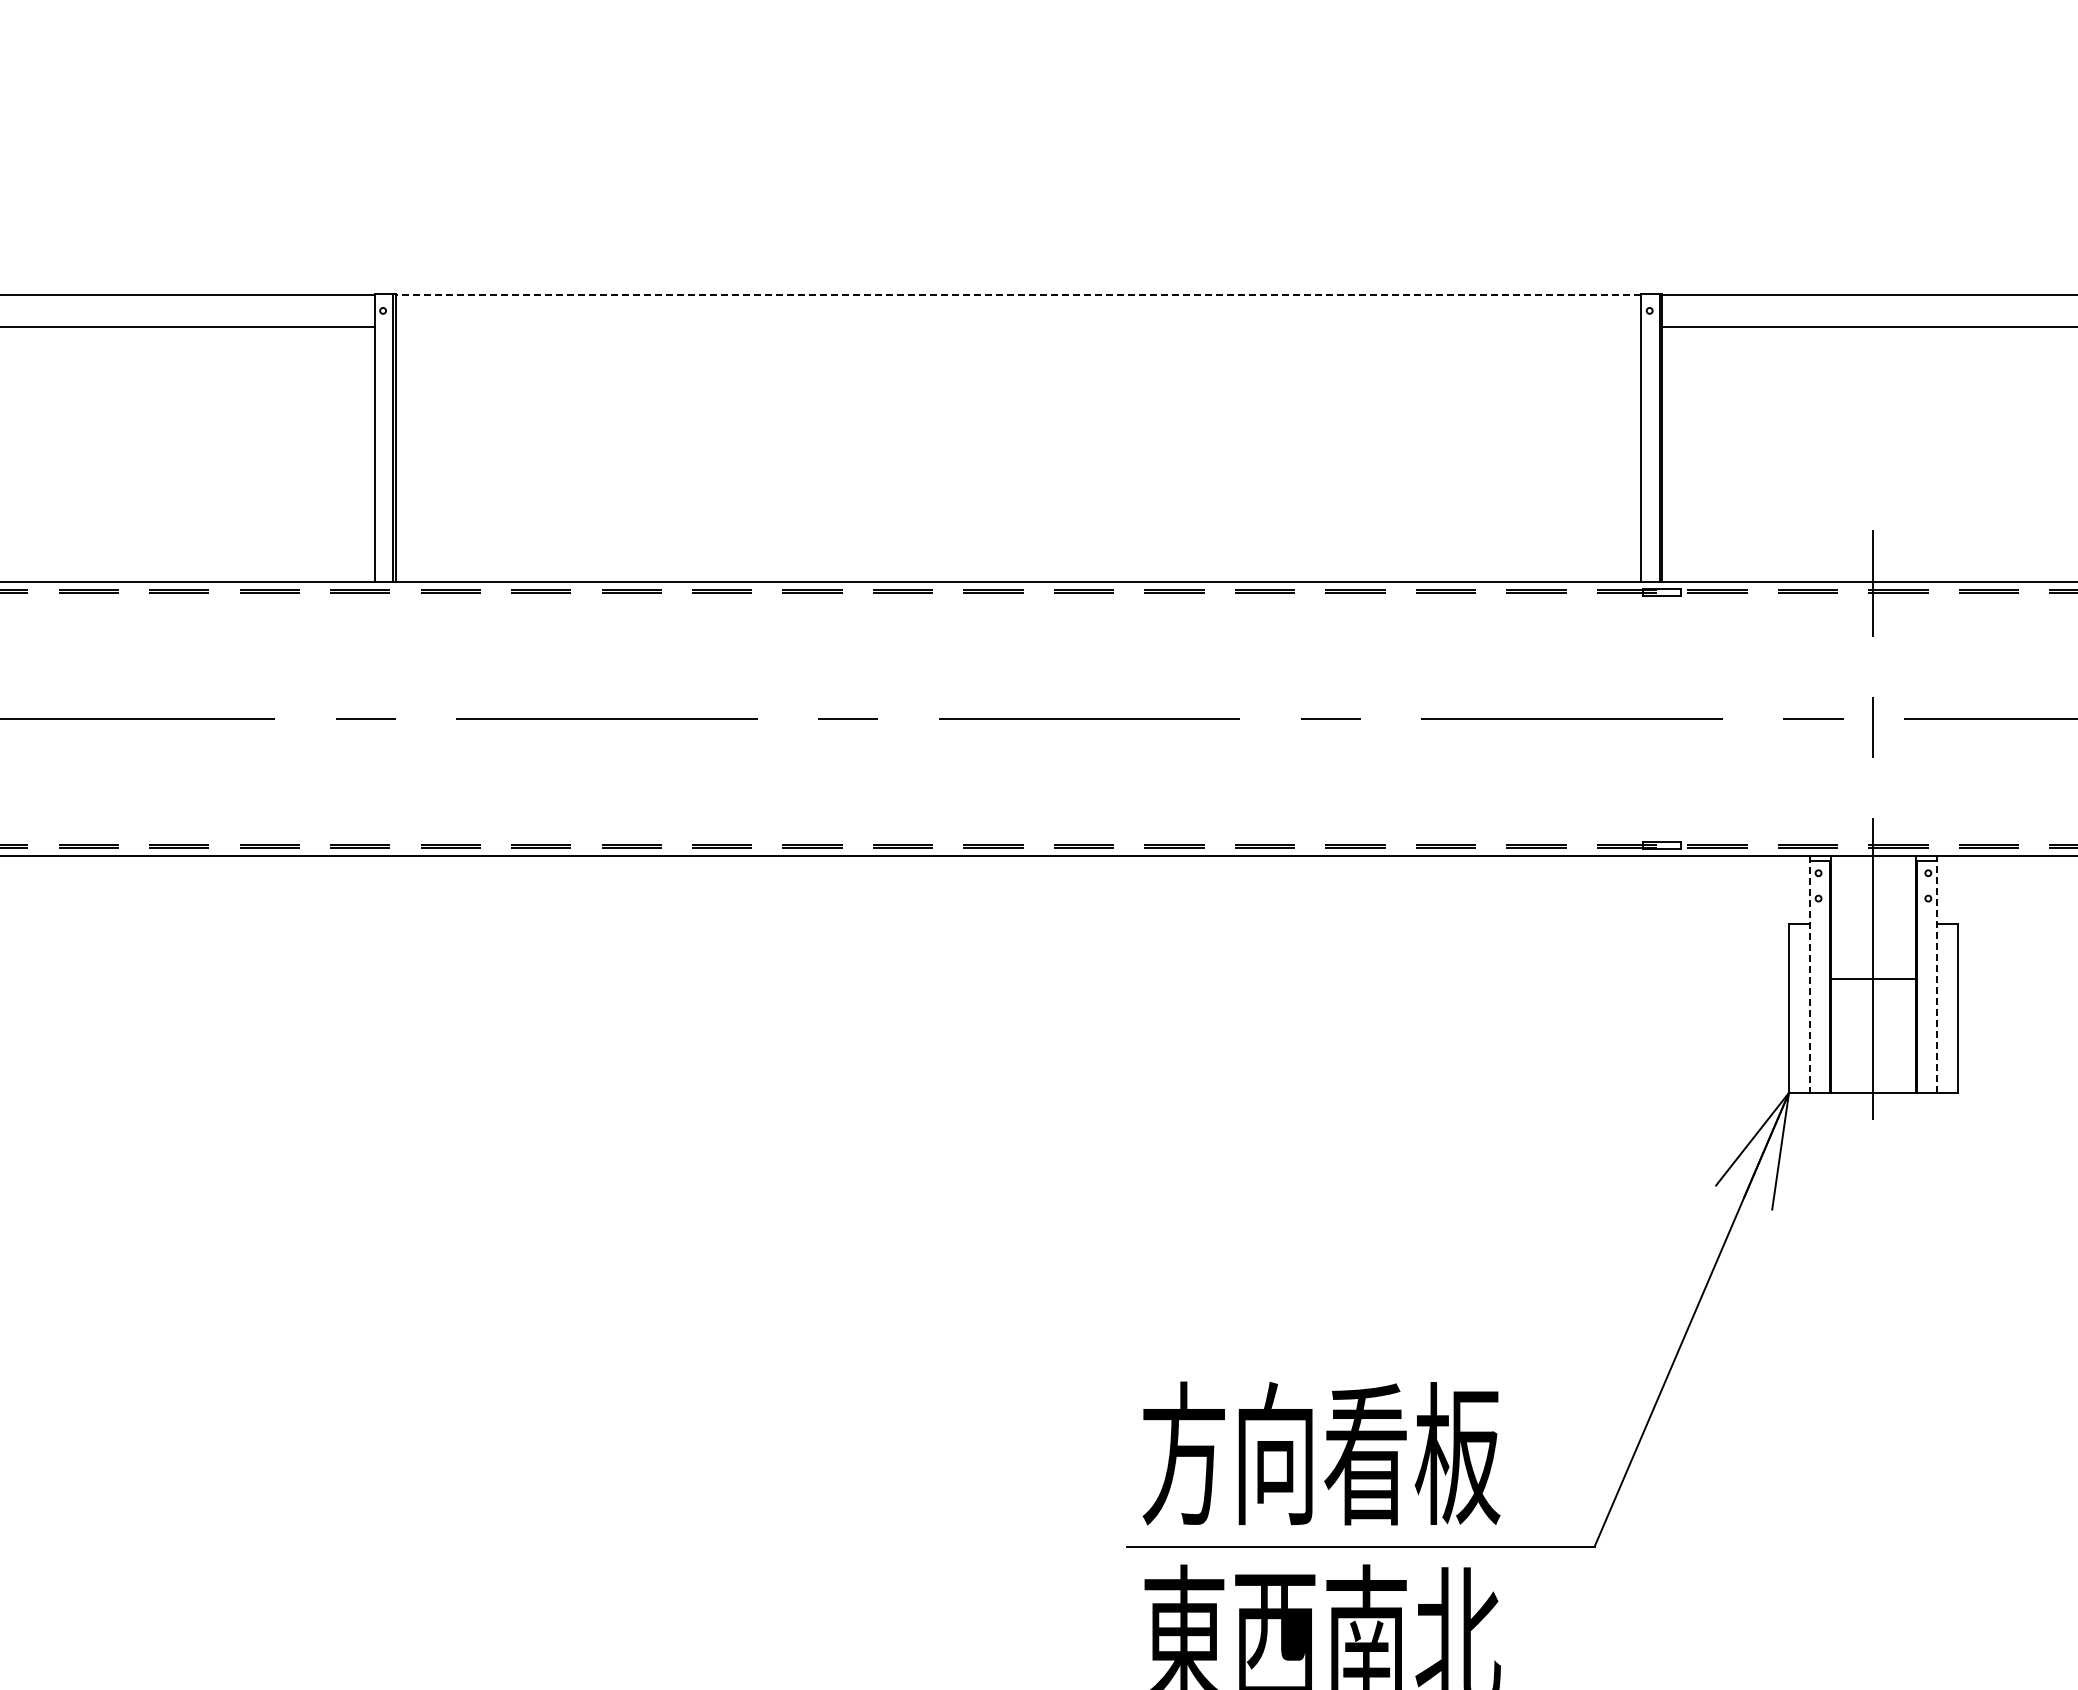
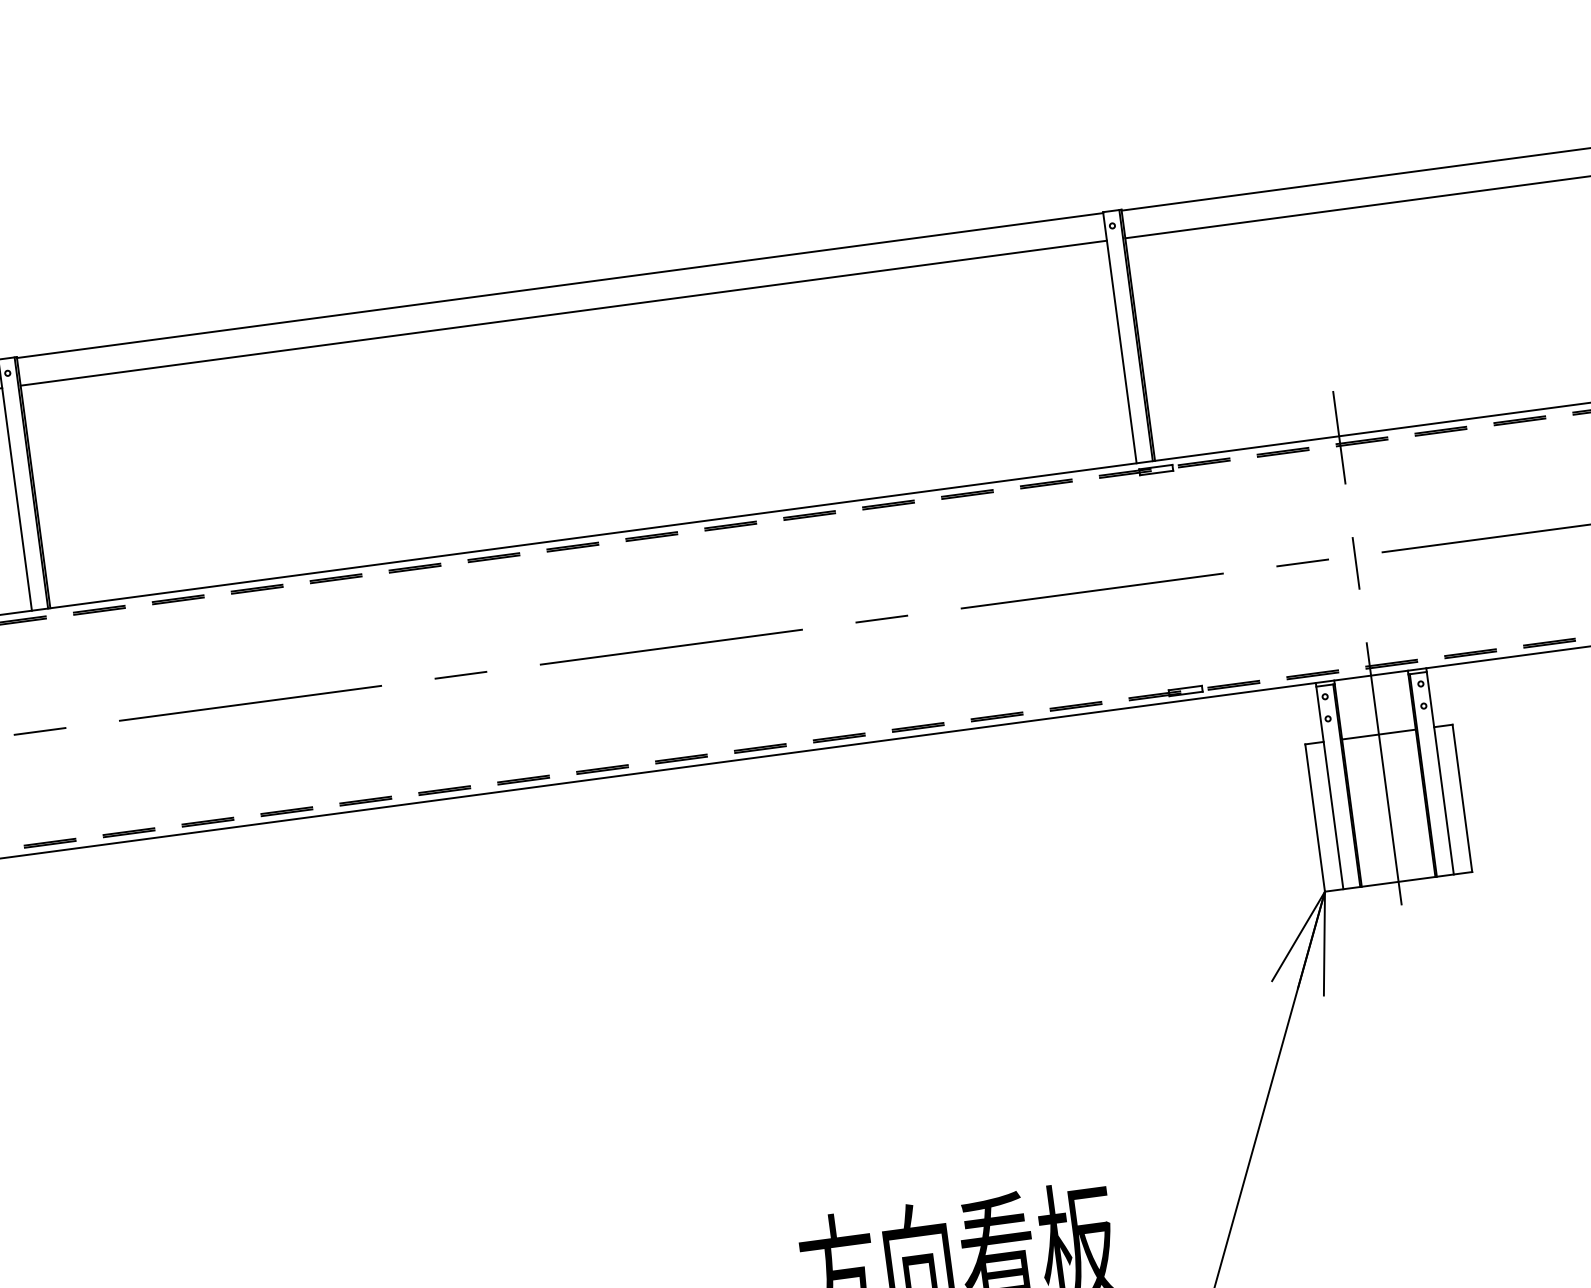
line: (1018, 295) -> (560, 285), dashed -> solid
line: (1018, 326) -> (563, 313), added
line: (1936, 974) -> (1439, 771), dashed -> solid
line: (1810, 975) -> (1330, 786), dashed -> solid
line: (1873, 978) -> (1378, 734), moved

